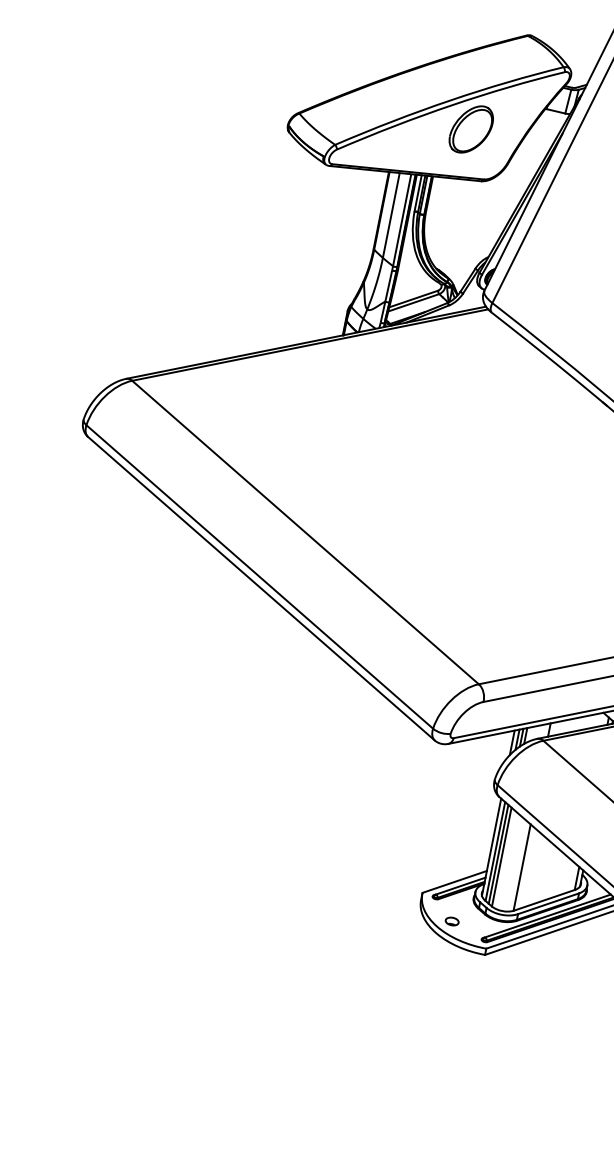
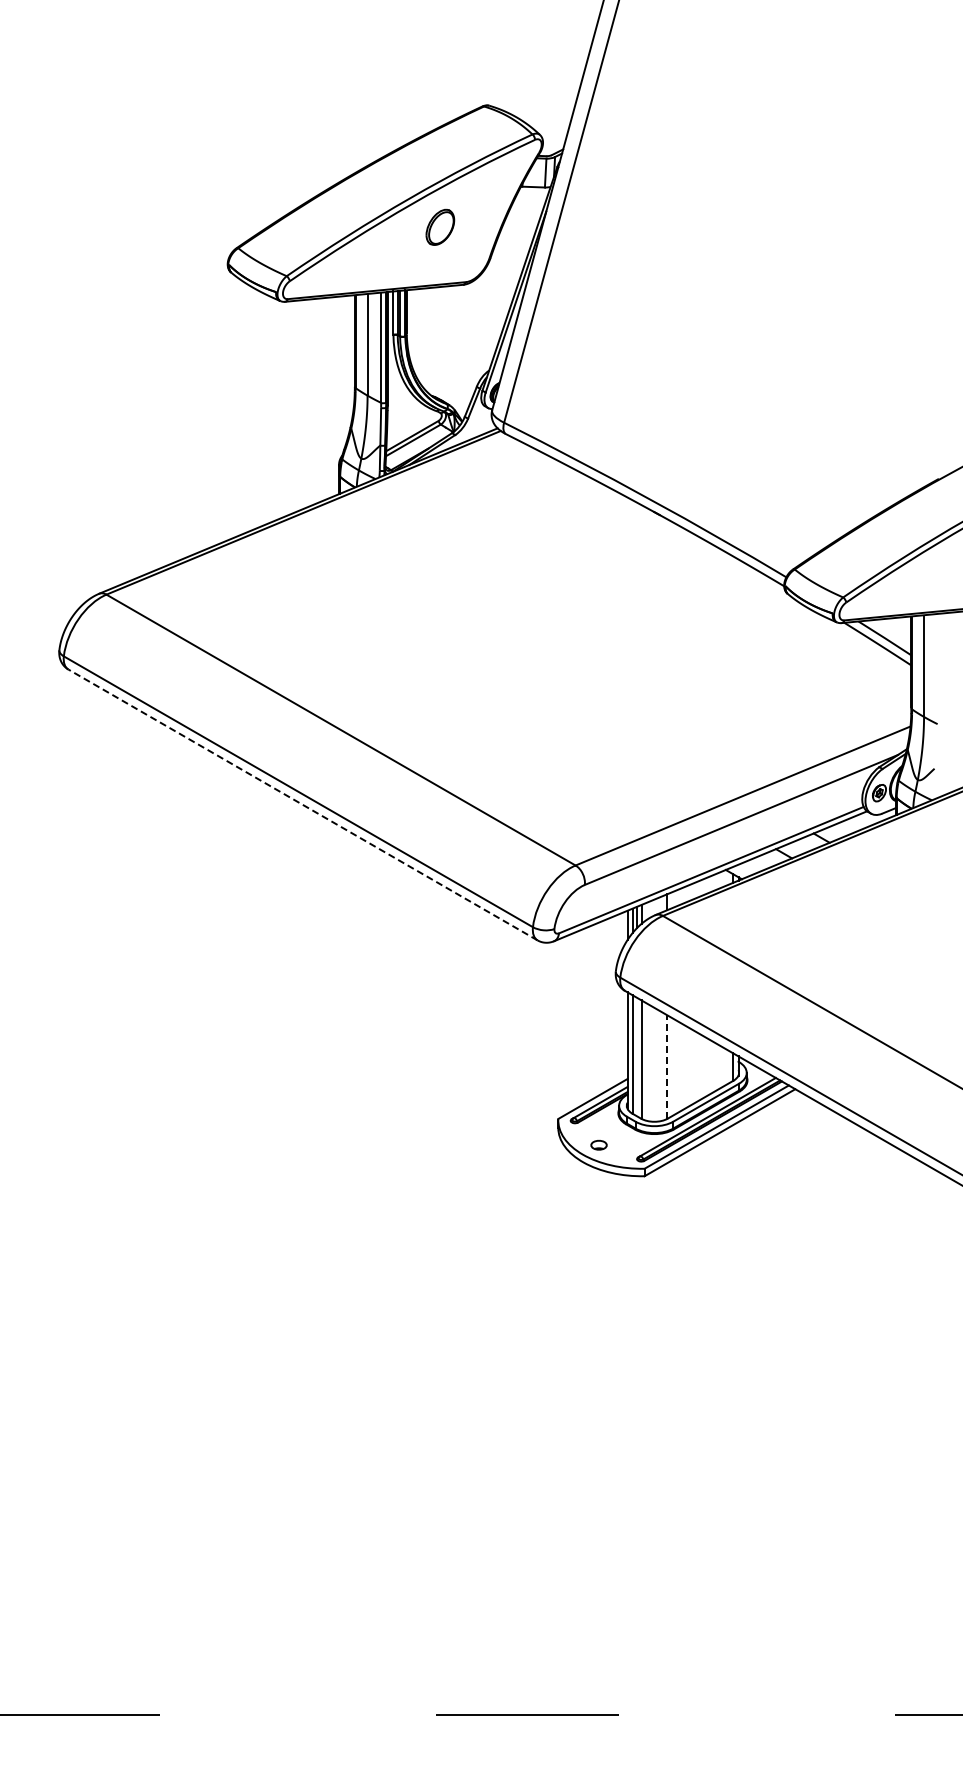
part: (471, 129) -> (440, 227), size x0.6
line: (261, 588) -> (303, 804), solid -> dashed
line: (498, 853) -> (637, 1056), removed
line: (522, 867) -> (667, 1067), solid -> dashed

